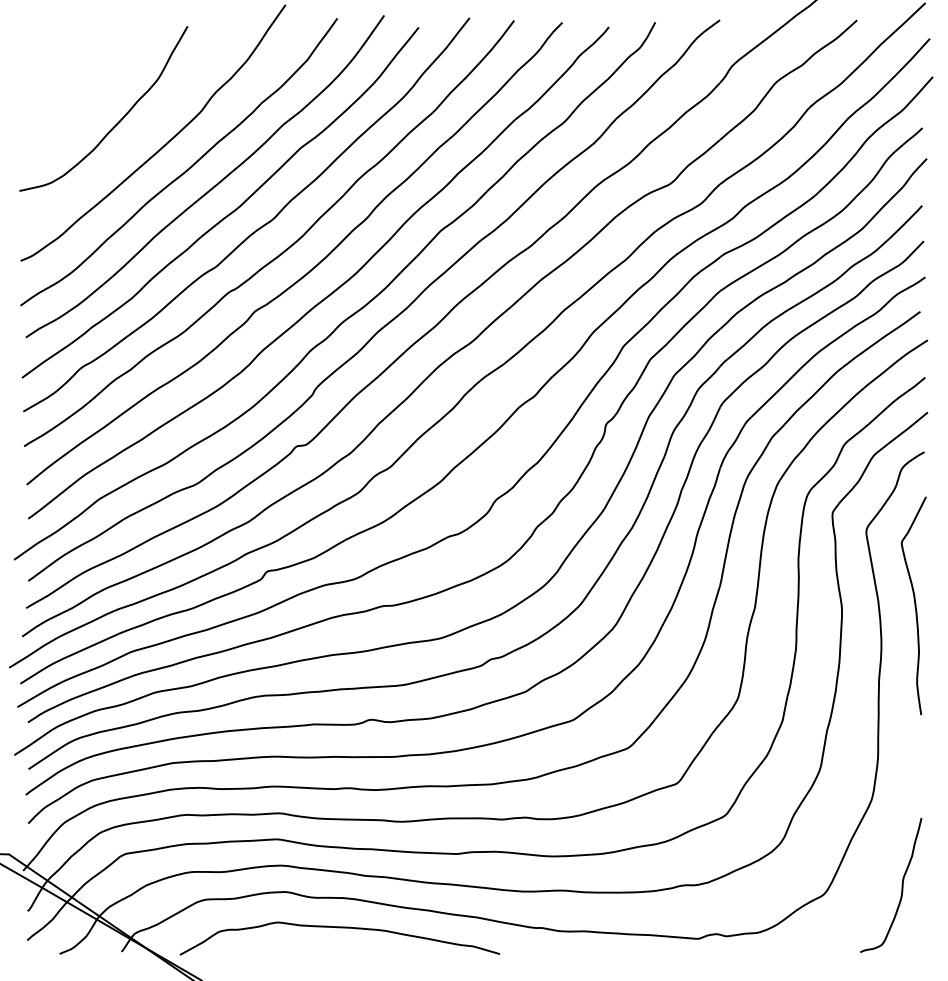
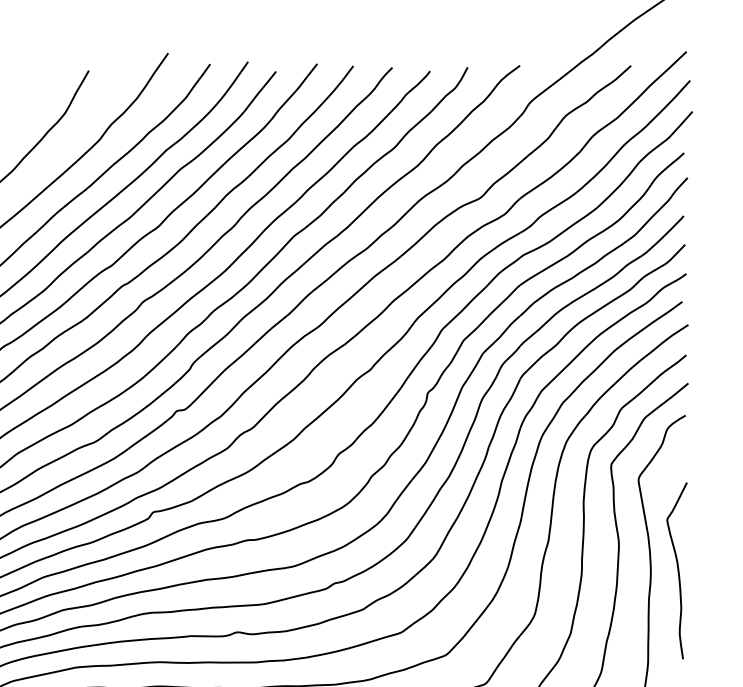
curve: (914, 605) -> (677, 570), moved

